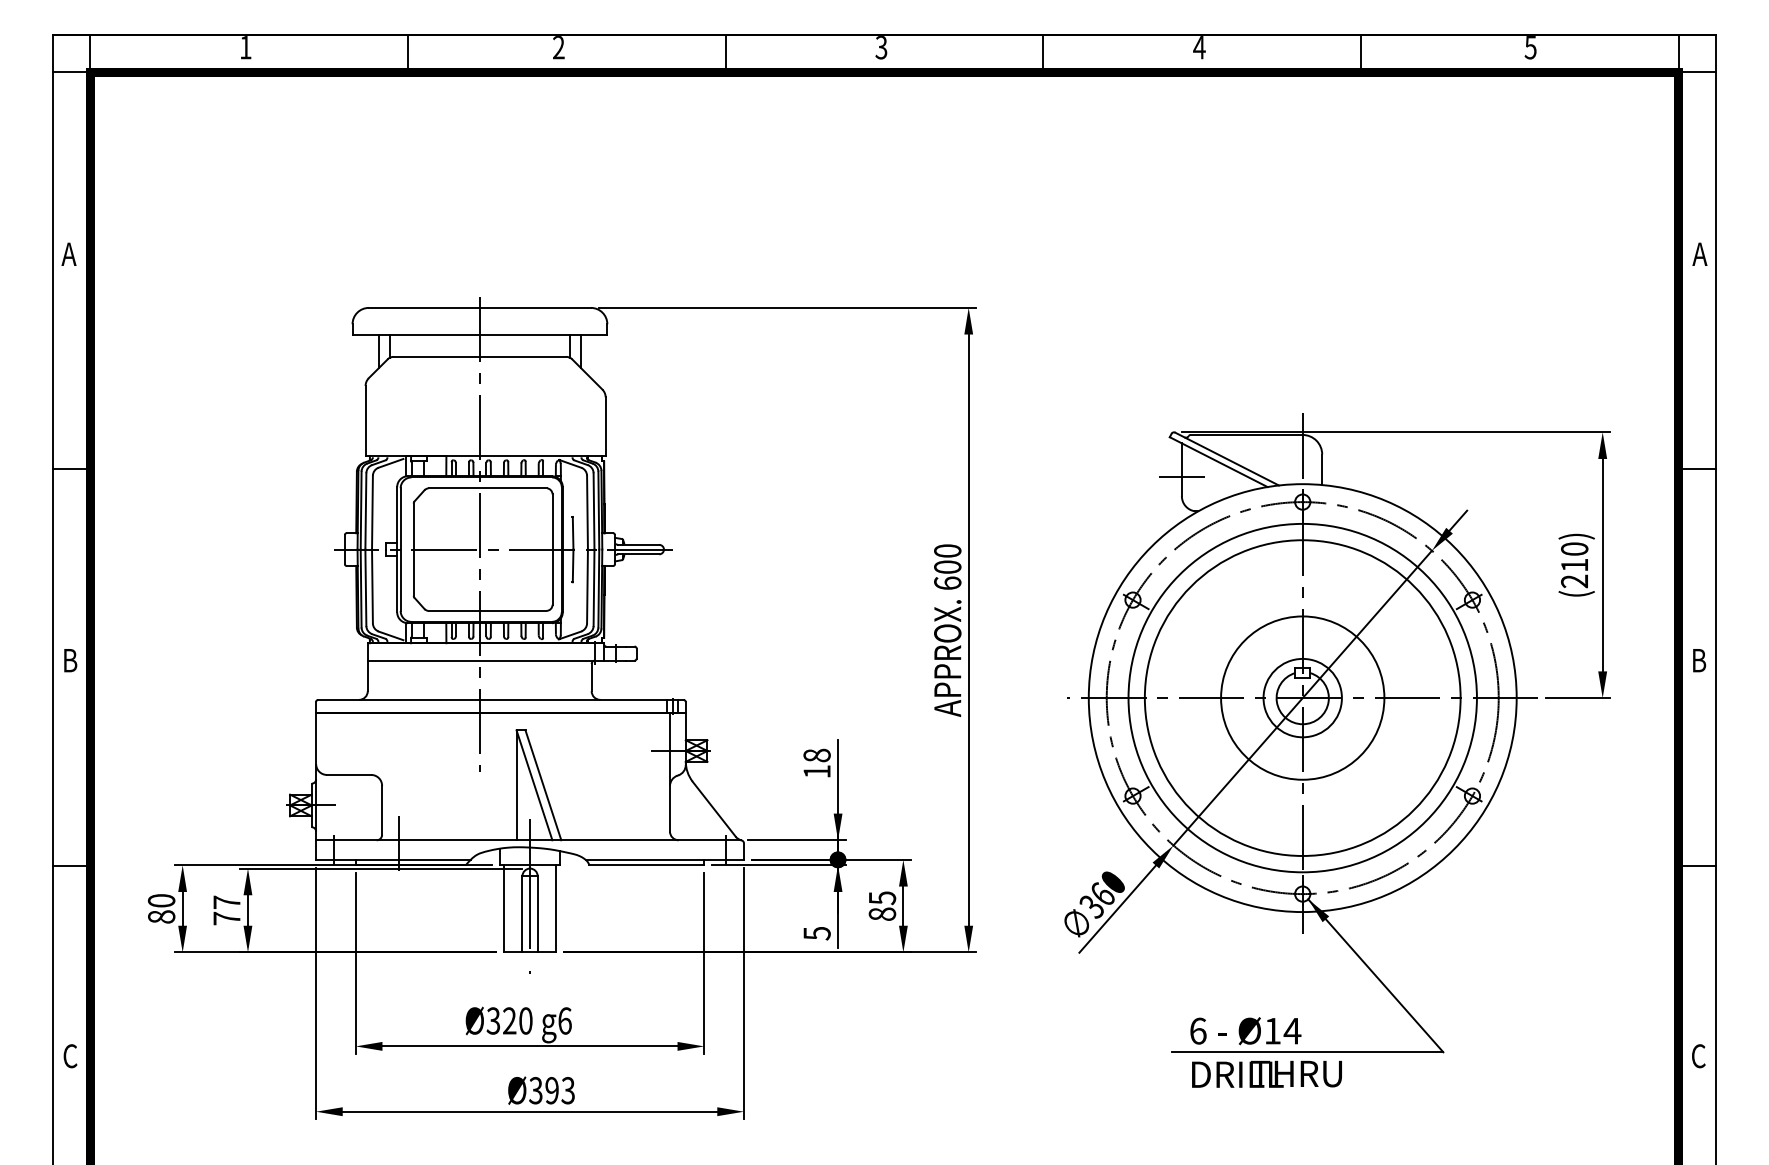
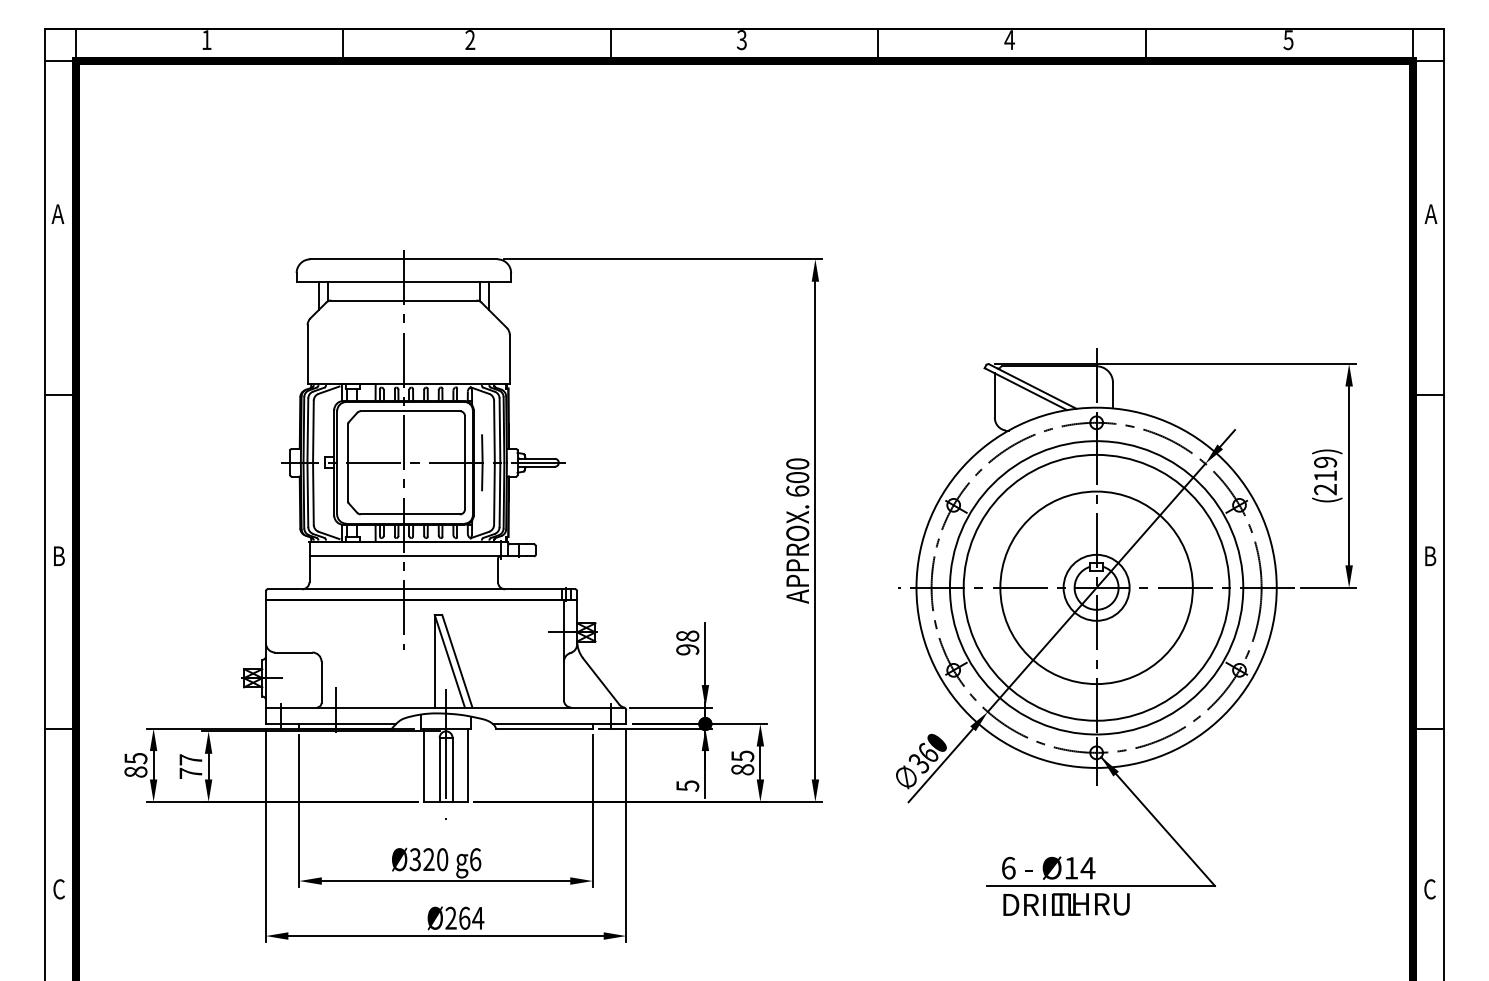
line: (1181, 477) -> (994, 402), removed
text: (1574, 548) -> (1325, 461), (210) -> (219)
circle: (1302, 697) -> (1096, 587), size x1.4
text: (816, 771) -> (687, 649), 18 -> 98
text: (161, 900) -> (135, 758), 80 -> 85
text: (552, 1090) -> (464, 918), Ø393 -> Ø264

